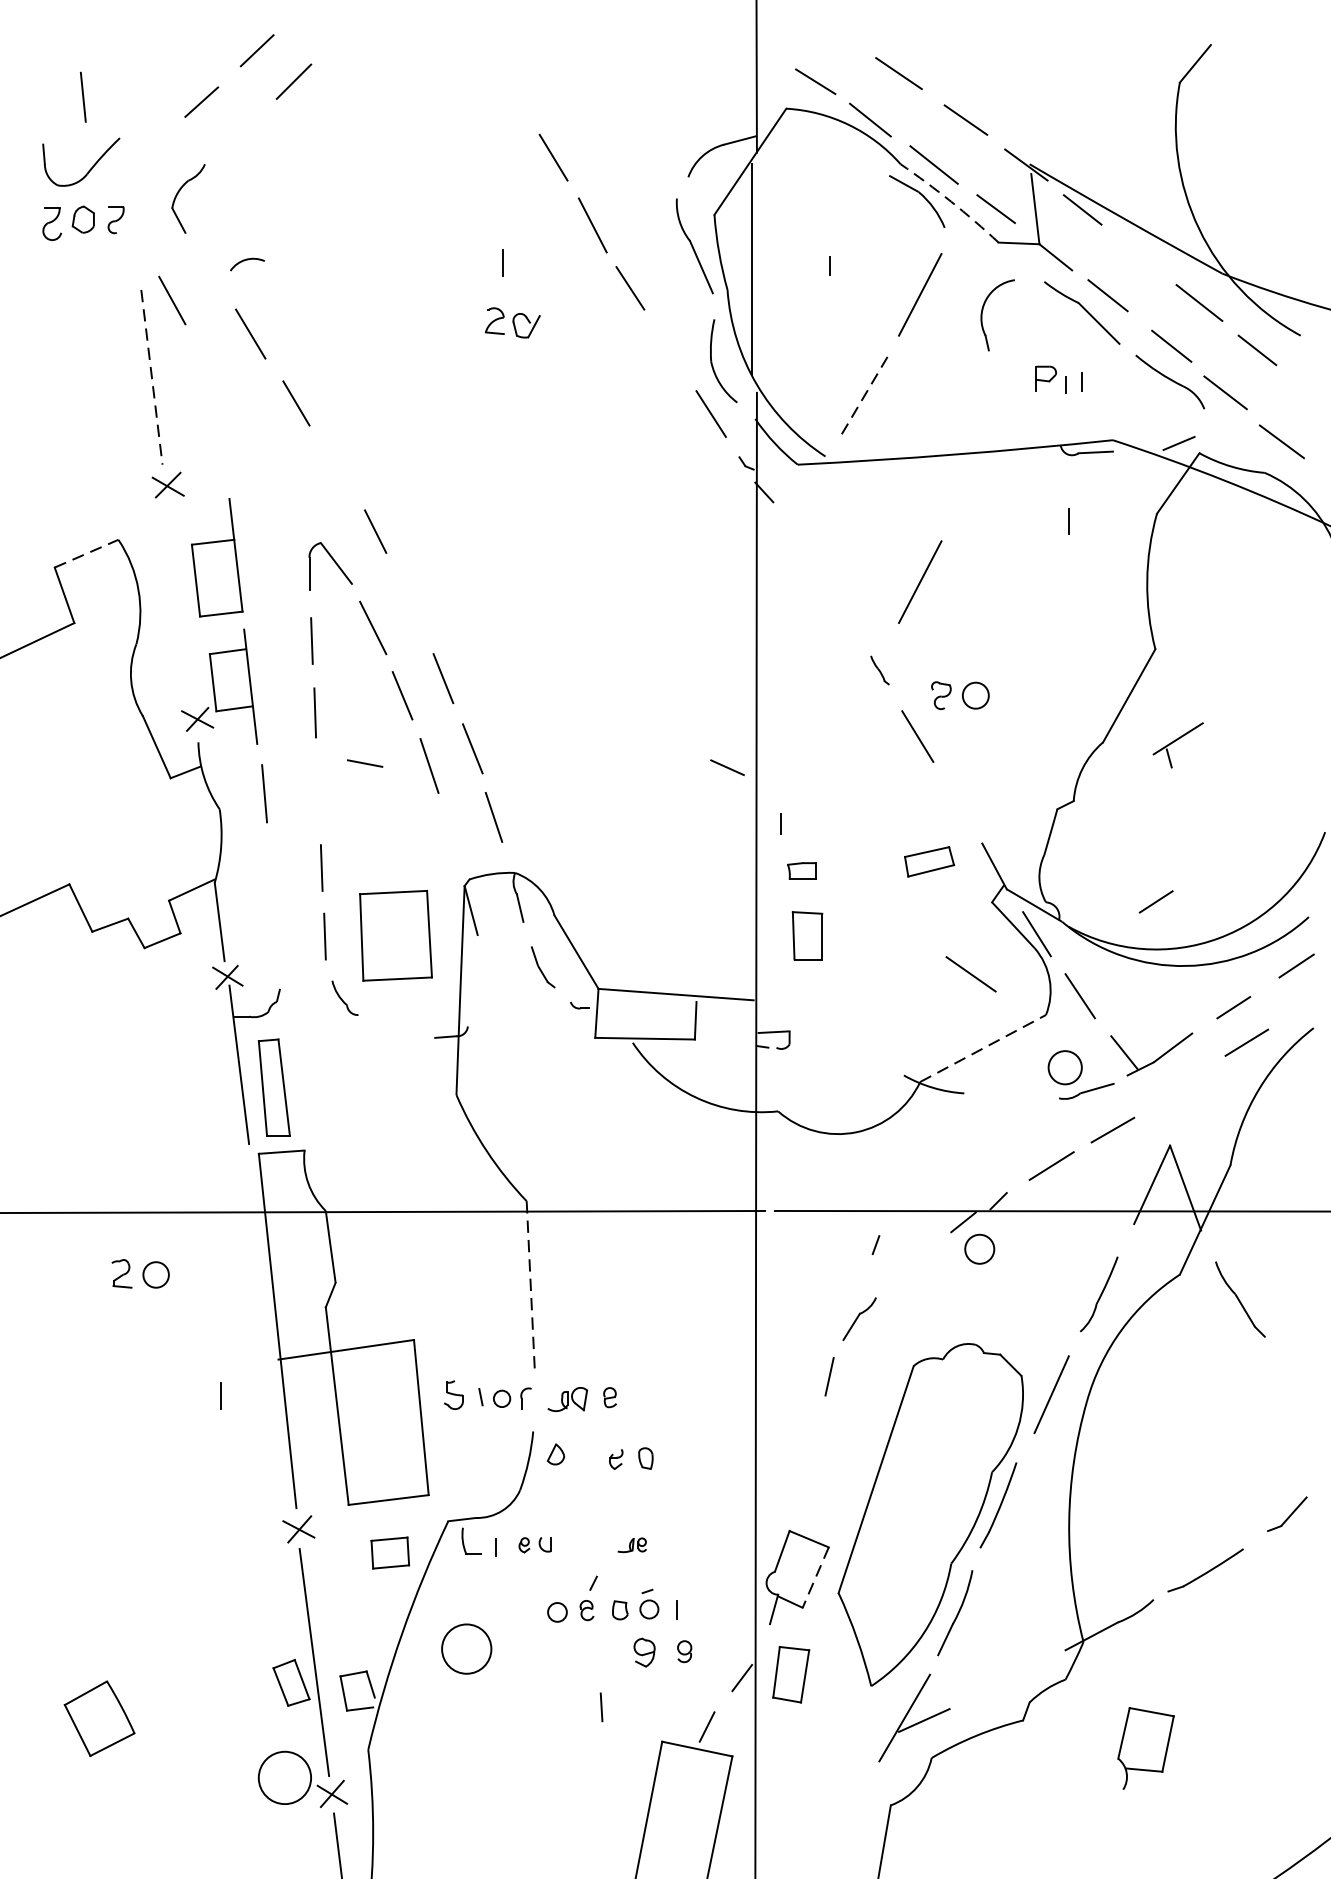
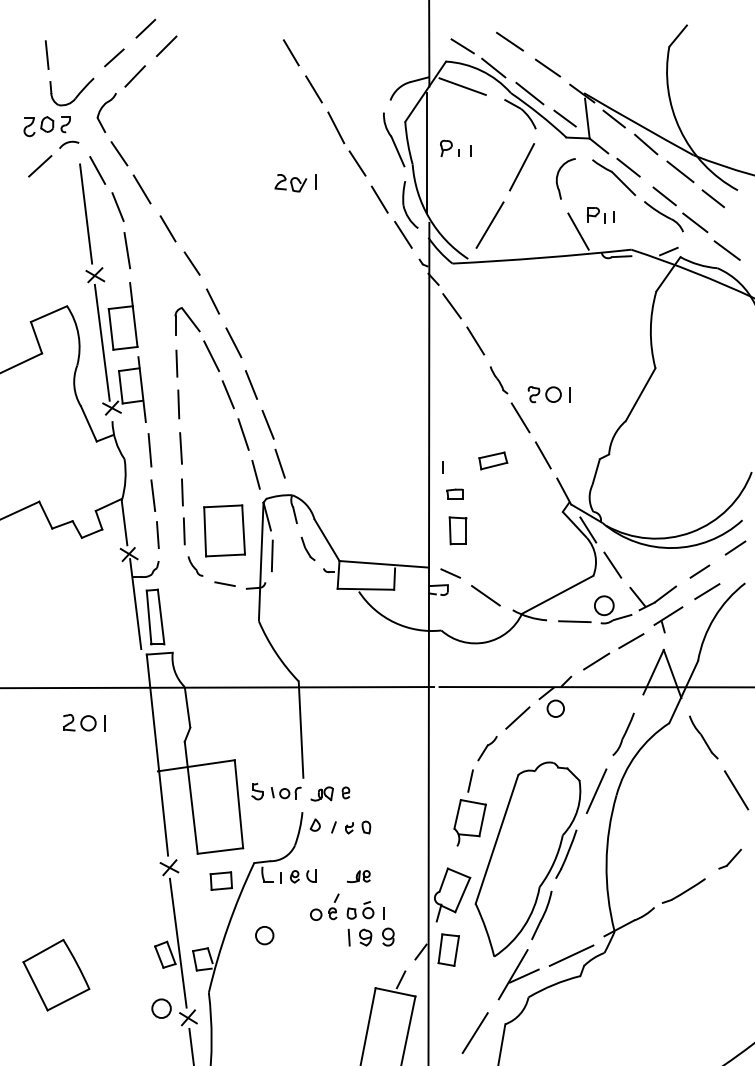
line: (512, 92) -> (290, 52), added
line: (237, 134) -> (134, 76), added
line: (815, 152) -> (462, 86), added
part: (89, 168) -> (76, 95), moved
arc: (951, 201) -> (539, 114), dashed -> solid
line: (1139, 254) -> (646, 144), added
part: (792, 260) -> (449, 147), added
arc: (246, 261) -> (68, 143), moved
line: (501, 261) -> (315, 181), moved
line: (210, 270) -> (119, 153), added
line: (71, 293) -> (40, 166), added
line: (669, 351) -> (379, 199), added
line: (207, 364) -> (117, 206), added
line: (152, 378) -> (86, 214), dashed -> solid
line: (862, 397) -> (489, 225), dashed -> solid
line: (1019, 408) -> (578, 231), added
line: (224, 441) -> (127, 250), added
line: (337, 464) -> (191, 263), added
line: (1067, 520) -> (569, 394), moved
line: (795, 540) -> (451, 306), added
line: (87, 554) -> (49, 314), dashed -> solid
line: (921, 582) -> (522, 330), removed
line: (838, 600) -> (475, 340), added
line: (179, 603) -> (101, 342), added
line: (411, 603) -> (233, 342), added
part: (880, 670) -> (499, 380), size x1.67
part: (1178, 744) -> (668, 619), moved
line: (364, 762) -> (224, 583), moved
line: (727, 767) -> (450, 573), moved
line: (320, 790) -> (181, 448), added
line: (956, 802) -> (542, 455), added
line: (450, 836) -> (255, 474), added
part: (929, 861) -> (493, 460), moved
line: (270, 873) -> (153, 495), added
line: (1155, 901) -> (655, 511), removed
line: (277, 943) -> (157, 535), added
line: (970, 973) -> (485, 595), moved
line: (478, 979) -> (271, 555), added
line: (984, 1047) -> (558, 594), dashed -> solid
line: (1012, 1095) -> (574, 621), added
line: (875, 1245) -> (333, 827), moved
line: (912, 1264) -> (517, 717), added
line: (531, 1287) -> (301, 730), dashed -> solid
line: (1298, 1393) -> (736, 790), added
line: (219, 1396) -> (104, 723), moved
part: (535, 1544) -> (303, 876), size x1.43
part: (632, 1544) -> (358, 876), size x1.43
line: (815, 1578) -> (462, 895), dashed -> solid
circle: (466, 1648) -> (264, 935), size x0.62
part: (684, 1650) -> (388, 936), size x1.43
line: (1007, 1684) -> (571, 955), added
line: (600, 1707) -> (348, 937), moved
part: (99, 1717) -> (56, 974), size x1.67
part: (1144, 1747) -> (469, 822), moved
circle: (284, 1777) -> (161, 1008), size x0.62
line: (836, 1821) -> (474, 1033), added

